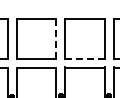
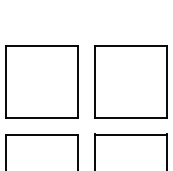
line: (56, 38) -> (78, 81), dashed -> solid
line: (85, 58) -> (131, 117), dashed -> solid

